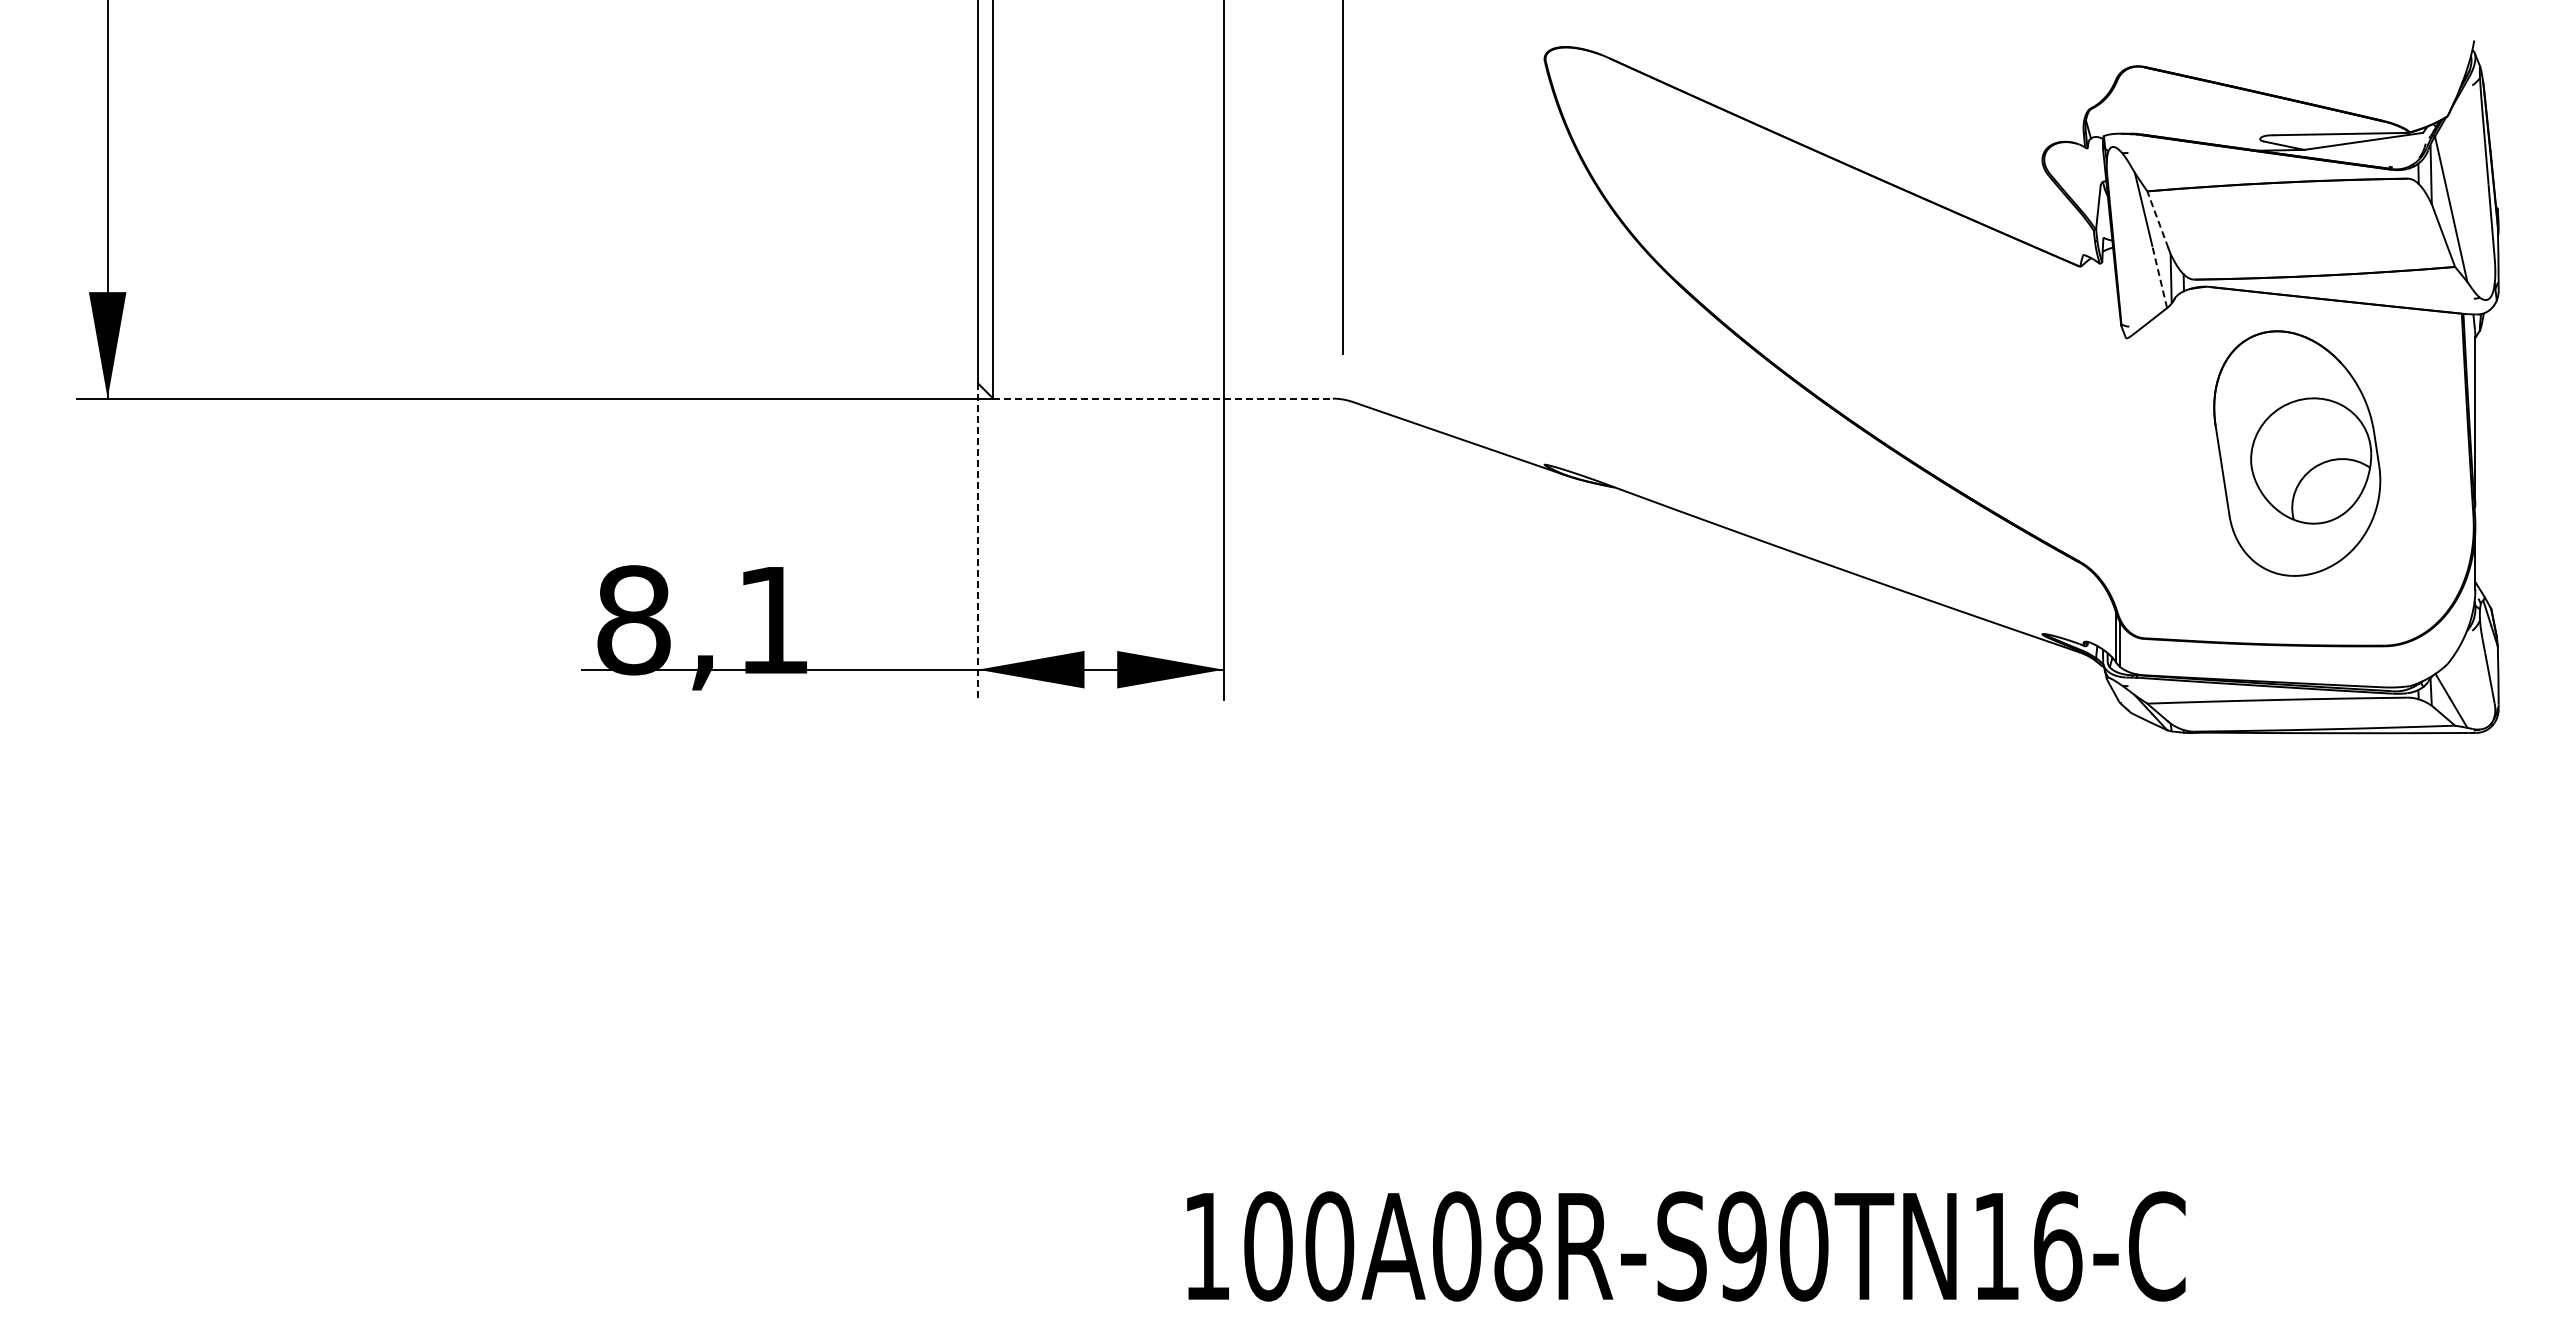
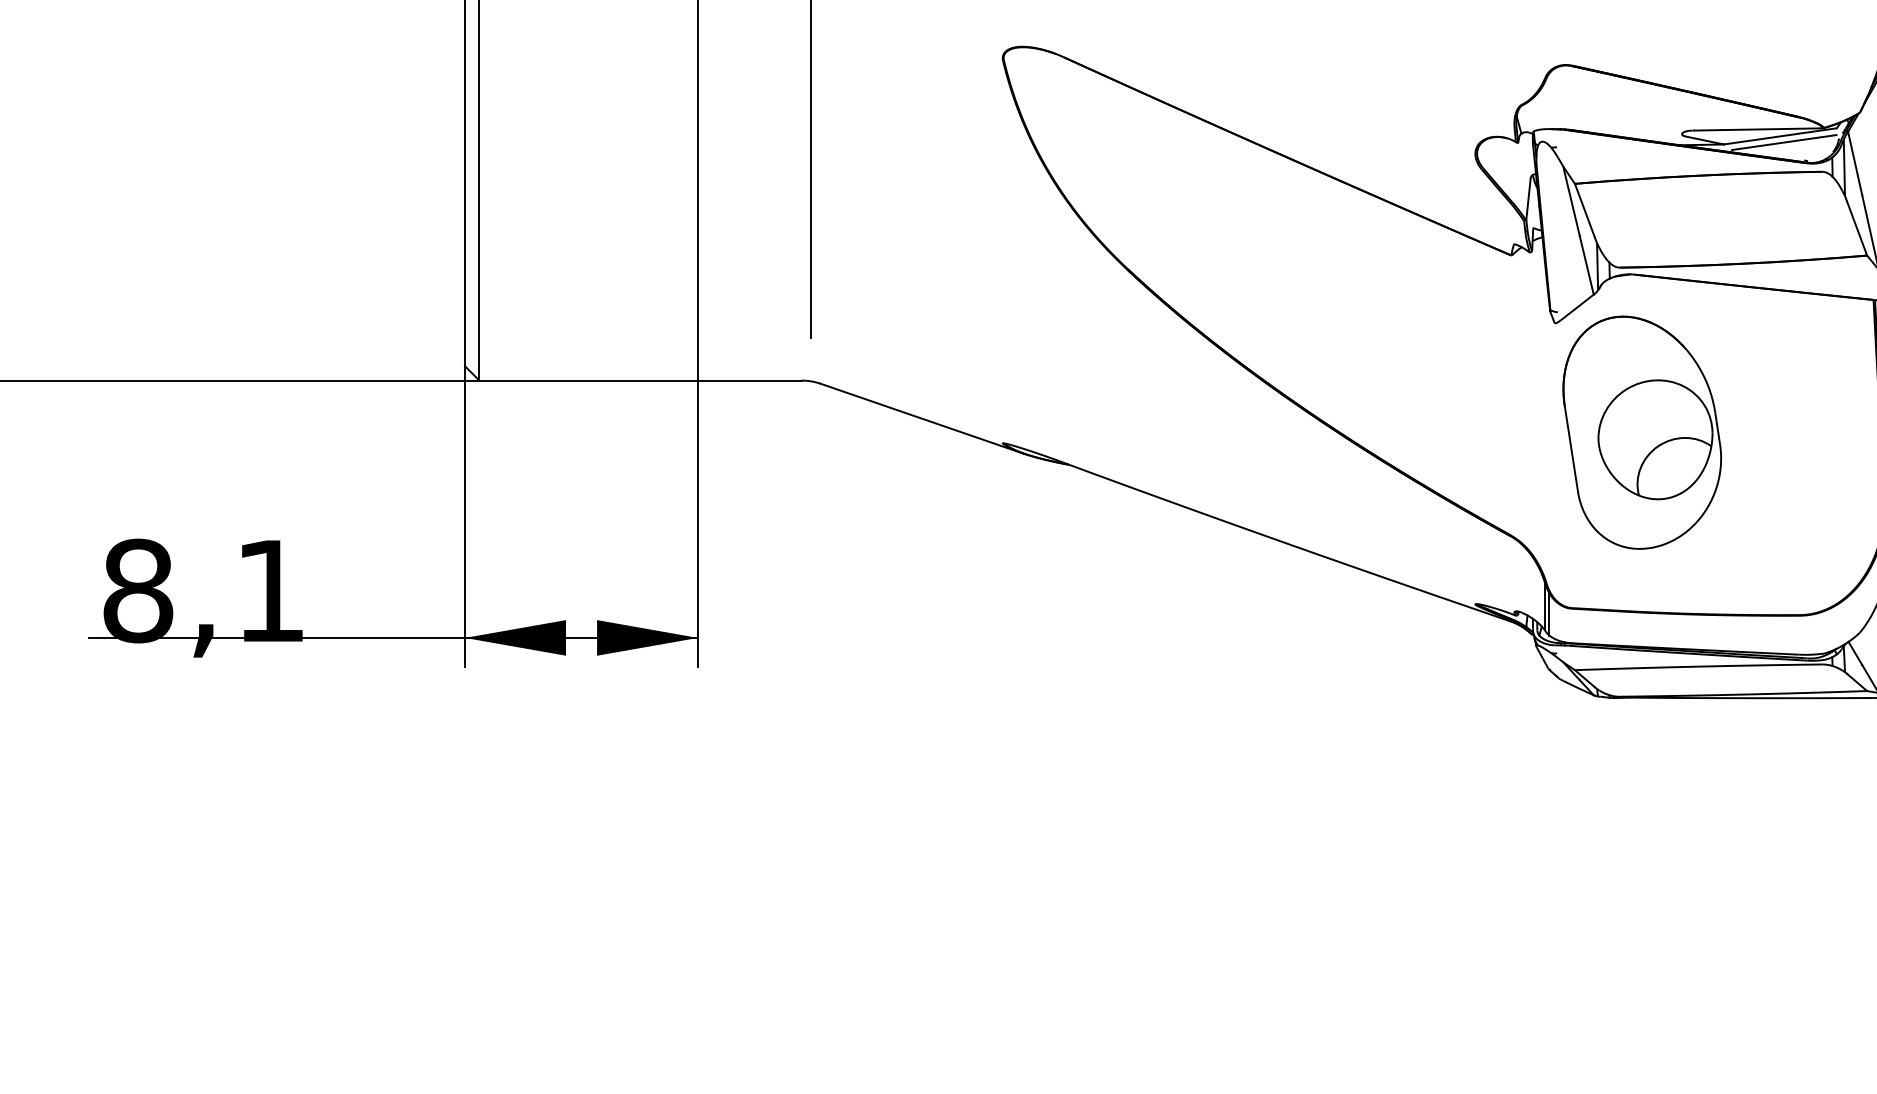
line: (2367, 147) -> (1783, 142), added
line: (2157, 219) -> (1584, 210), dashed -> solid
line: (2159, 277) -> (1586, 265), dashed -> solid
line: (1163, 398) -> (641, 380), dashed -> solid
part: (2297, 453) -> (1642, 432), moved
line: (978, 542) -> (465, 517), dashed -> solid

